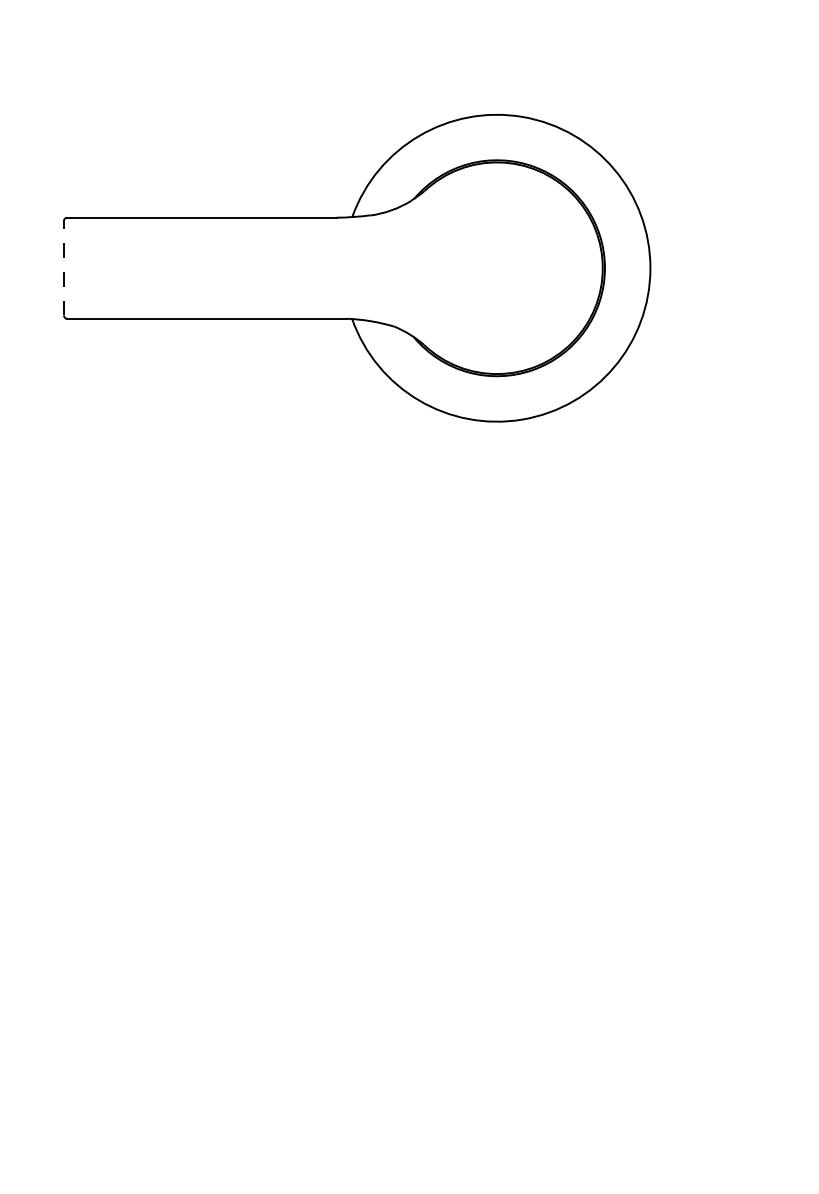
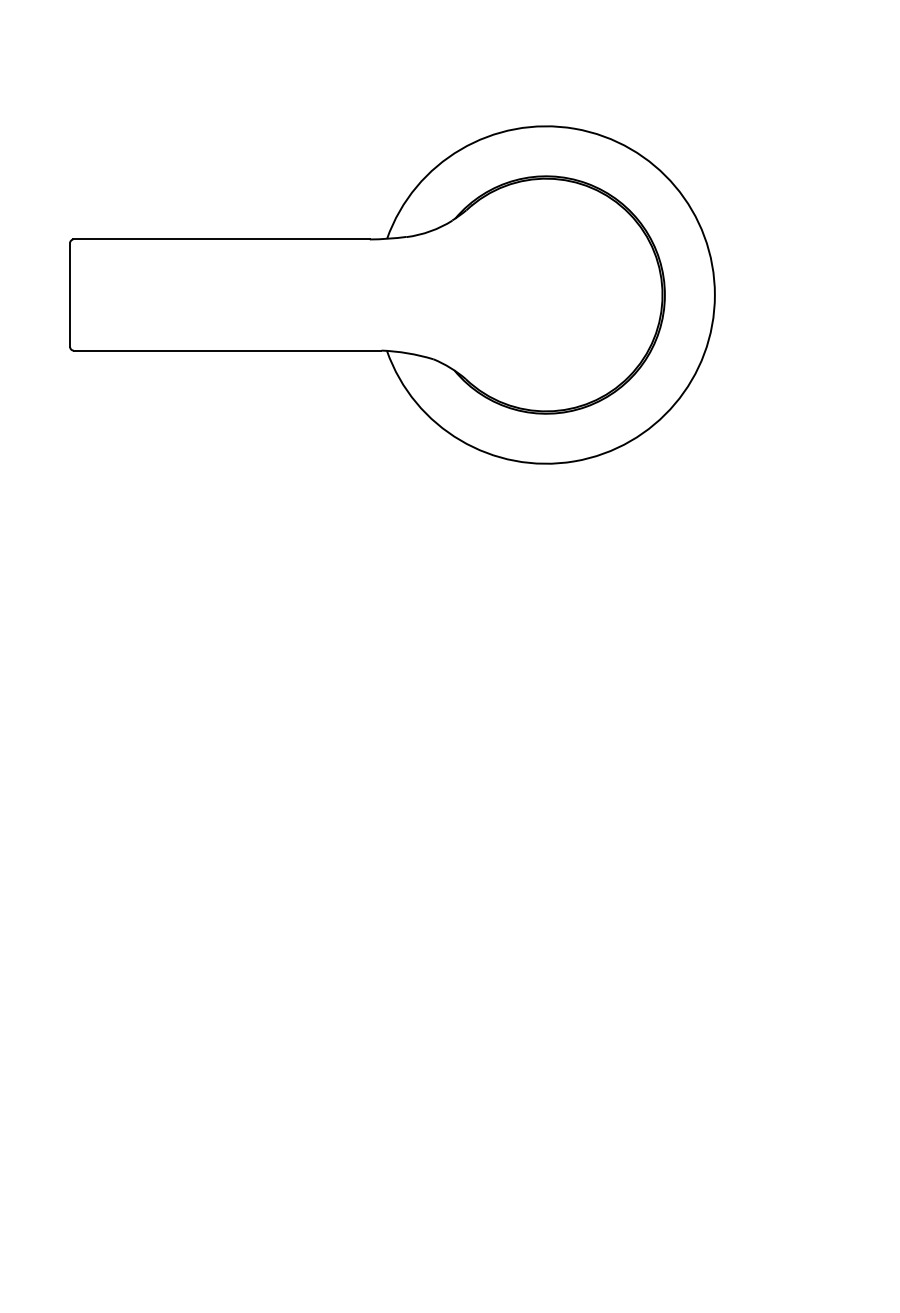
line: (64, 267) -> (70, 294), dashed -> solid

